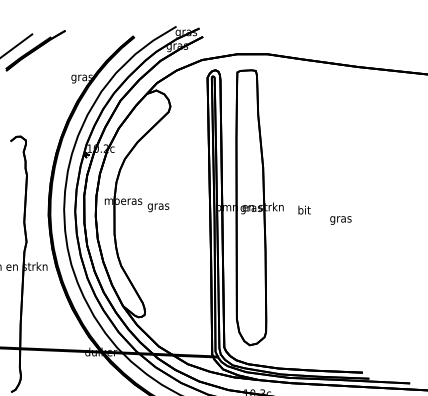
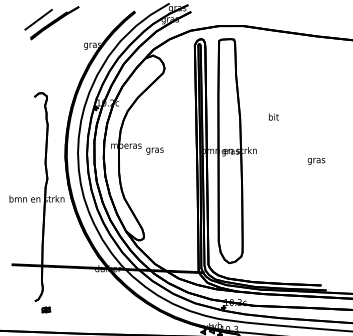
text: (304, 209) -> (273, 116), moved
text: (340, 220) -> (316, 161), moved

